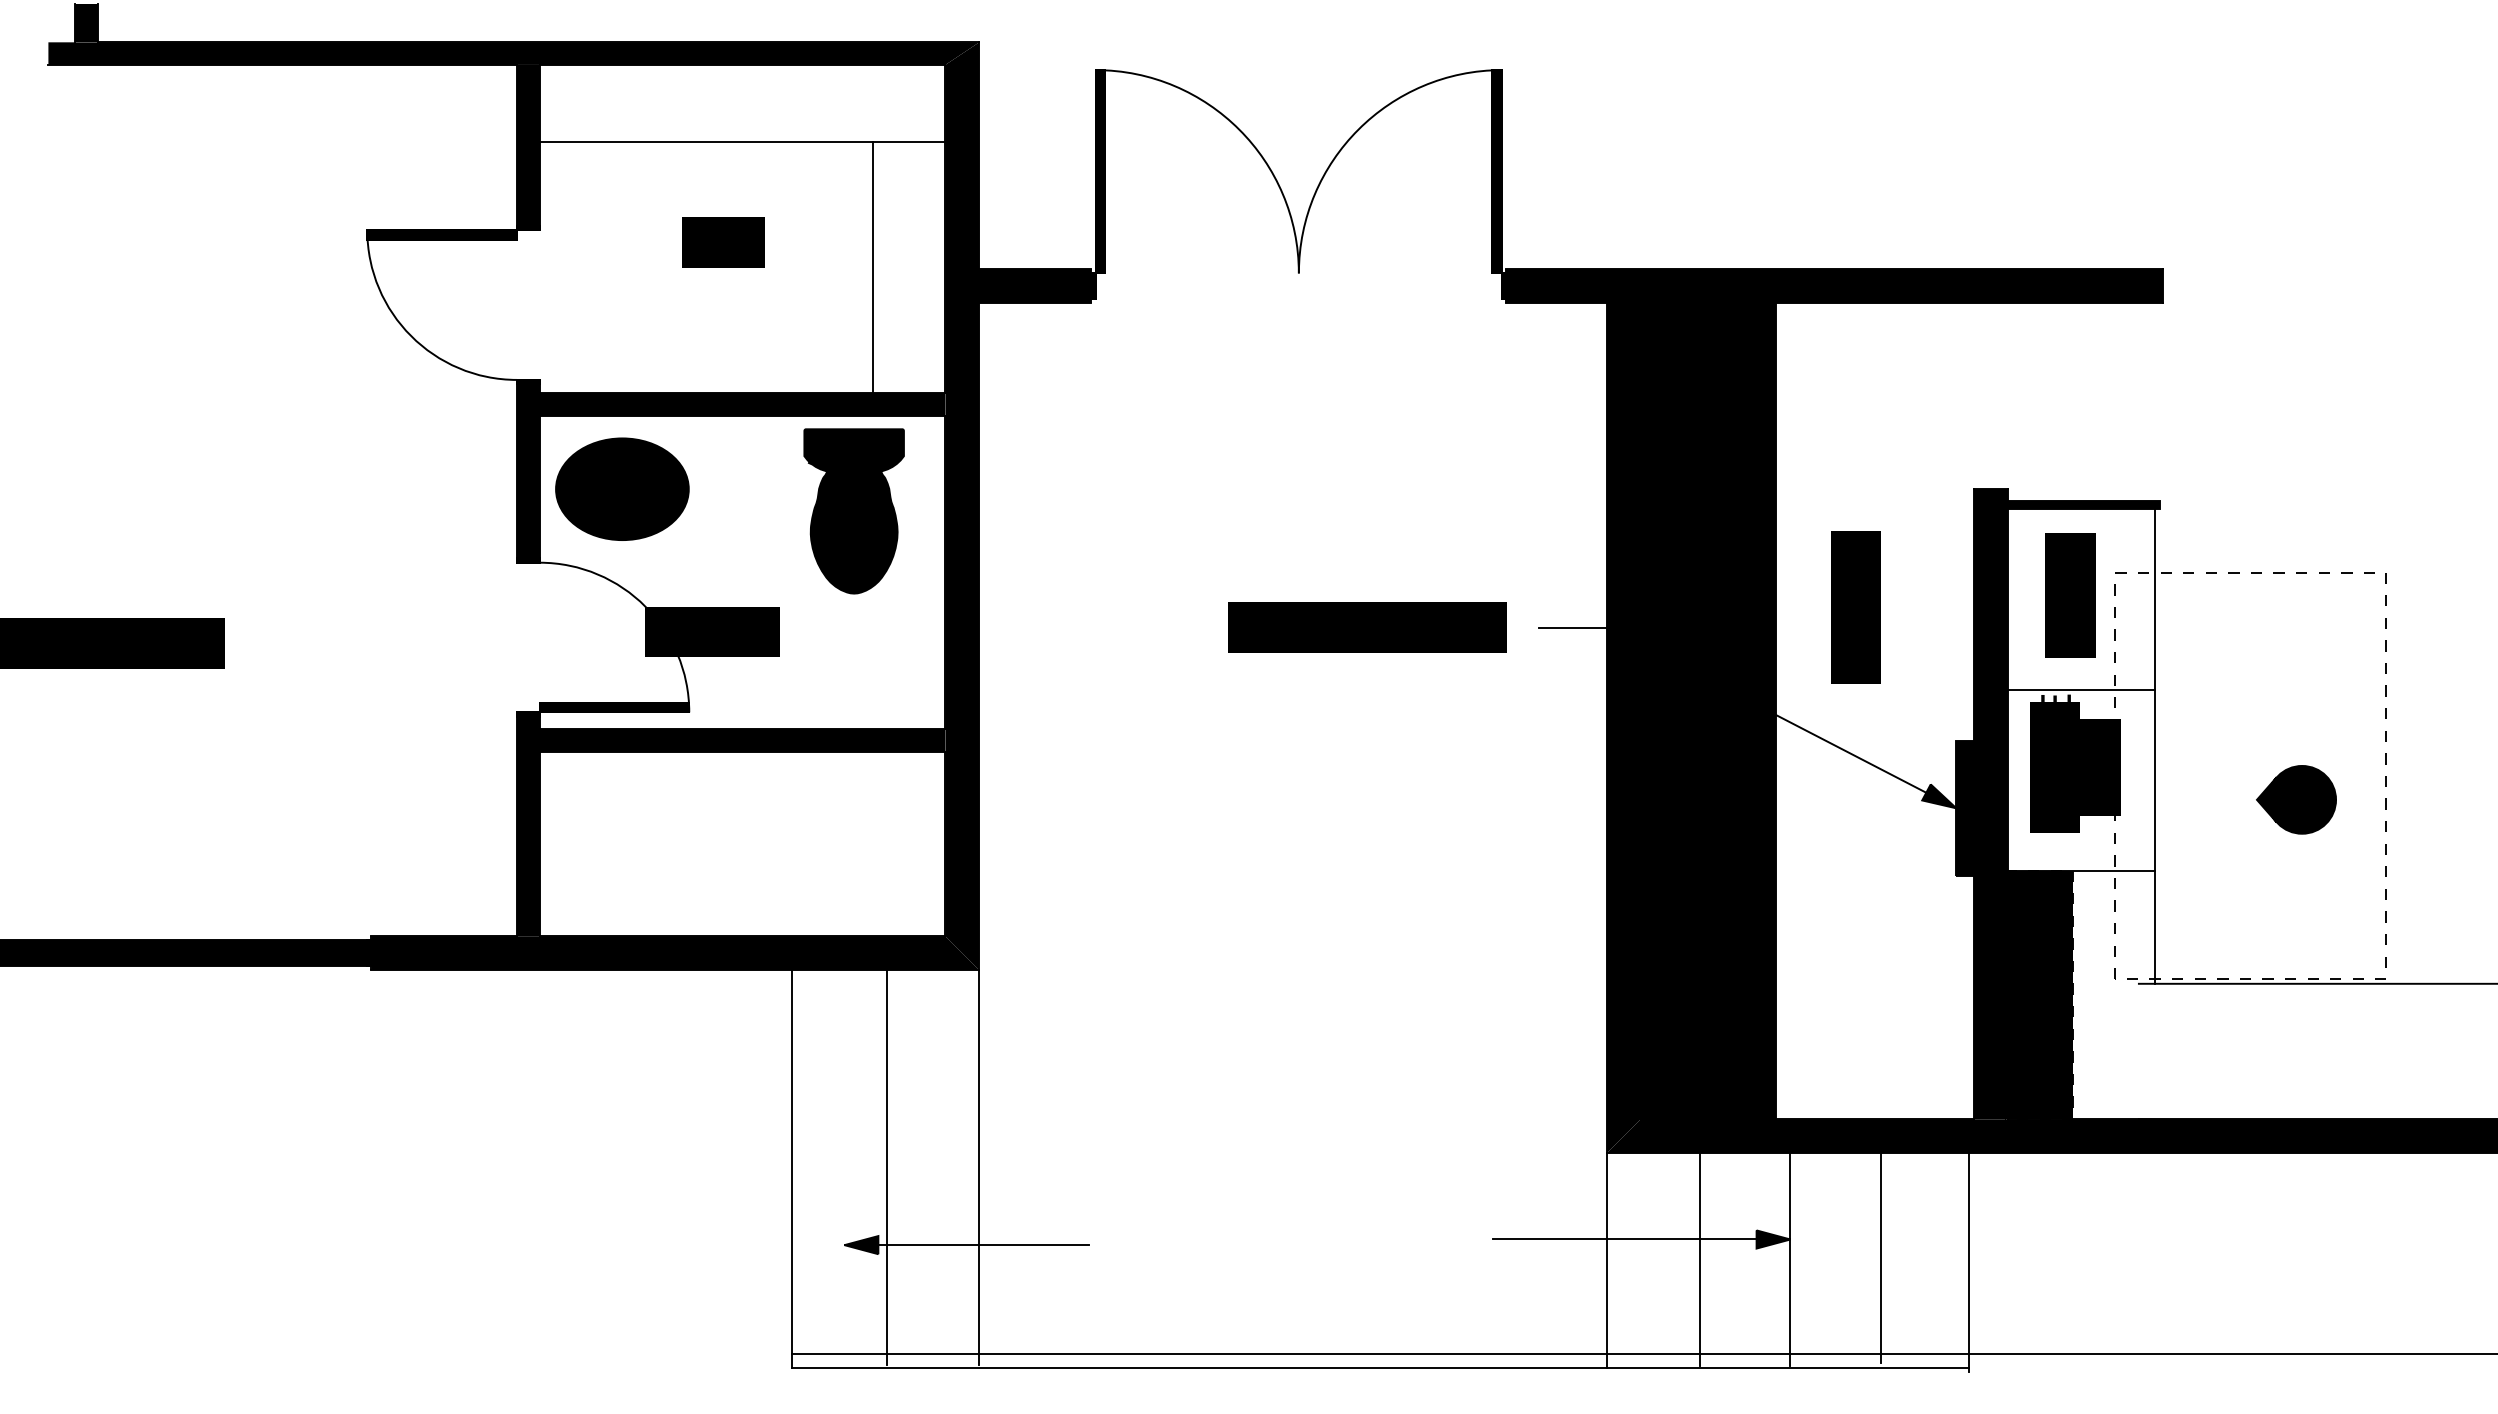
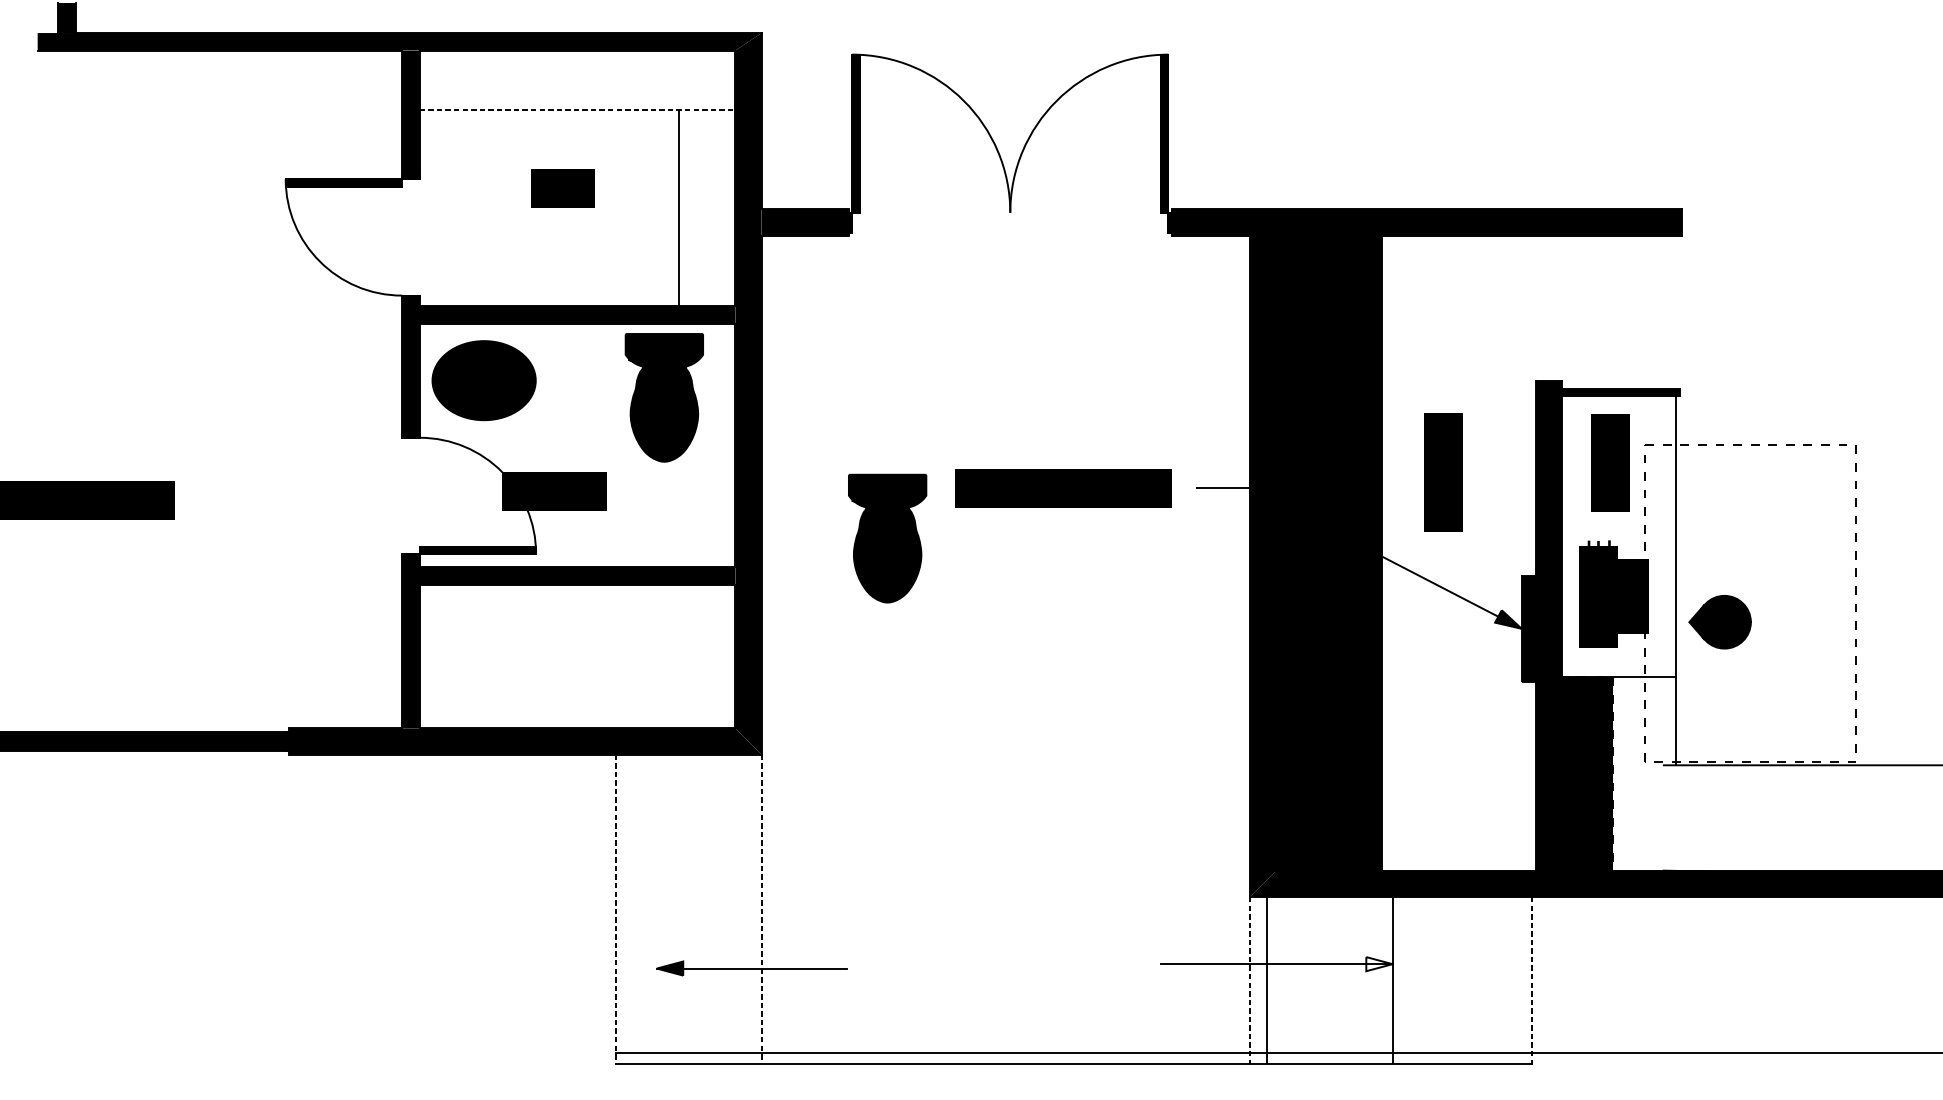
line: (742, 141) -> (577, 110), solid -> dashed
line: (2078, 689) -> (1616, 536), removed
part: (1140, 692) -> (887, 538), added
part: (2296, 799) -> (1720, 621), moved
line: (887, 1167) -> (690, 908), removed
line: (979, 1167) -> (761, 908), solid -> dashed
line: (792, 1168) -> (616, 908), solid -> dashed
fill: (1773, 1239) -> (1379, 964), removed
line: (1880, 1257) -> (1462, 978), removed
line: (1700, 1259) -> (1267, 979), moved
line: (1606, 1261) -> (1249, 981), solid -> dashed
line: (1969, 1262) -> (1531, 982), solid -> dashed

